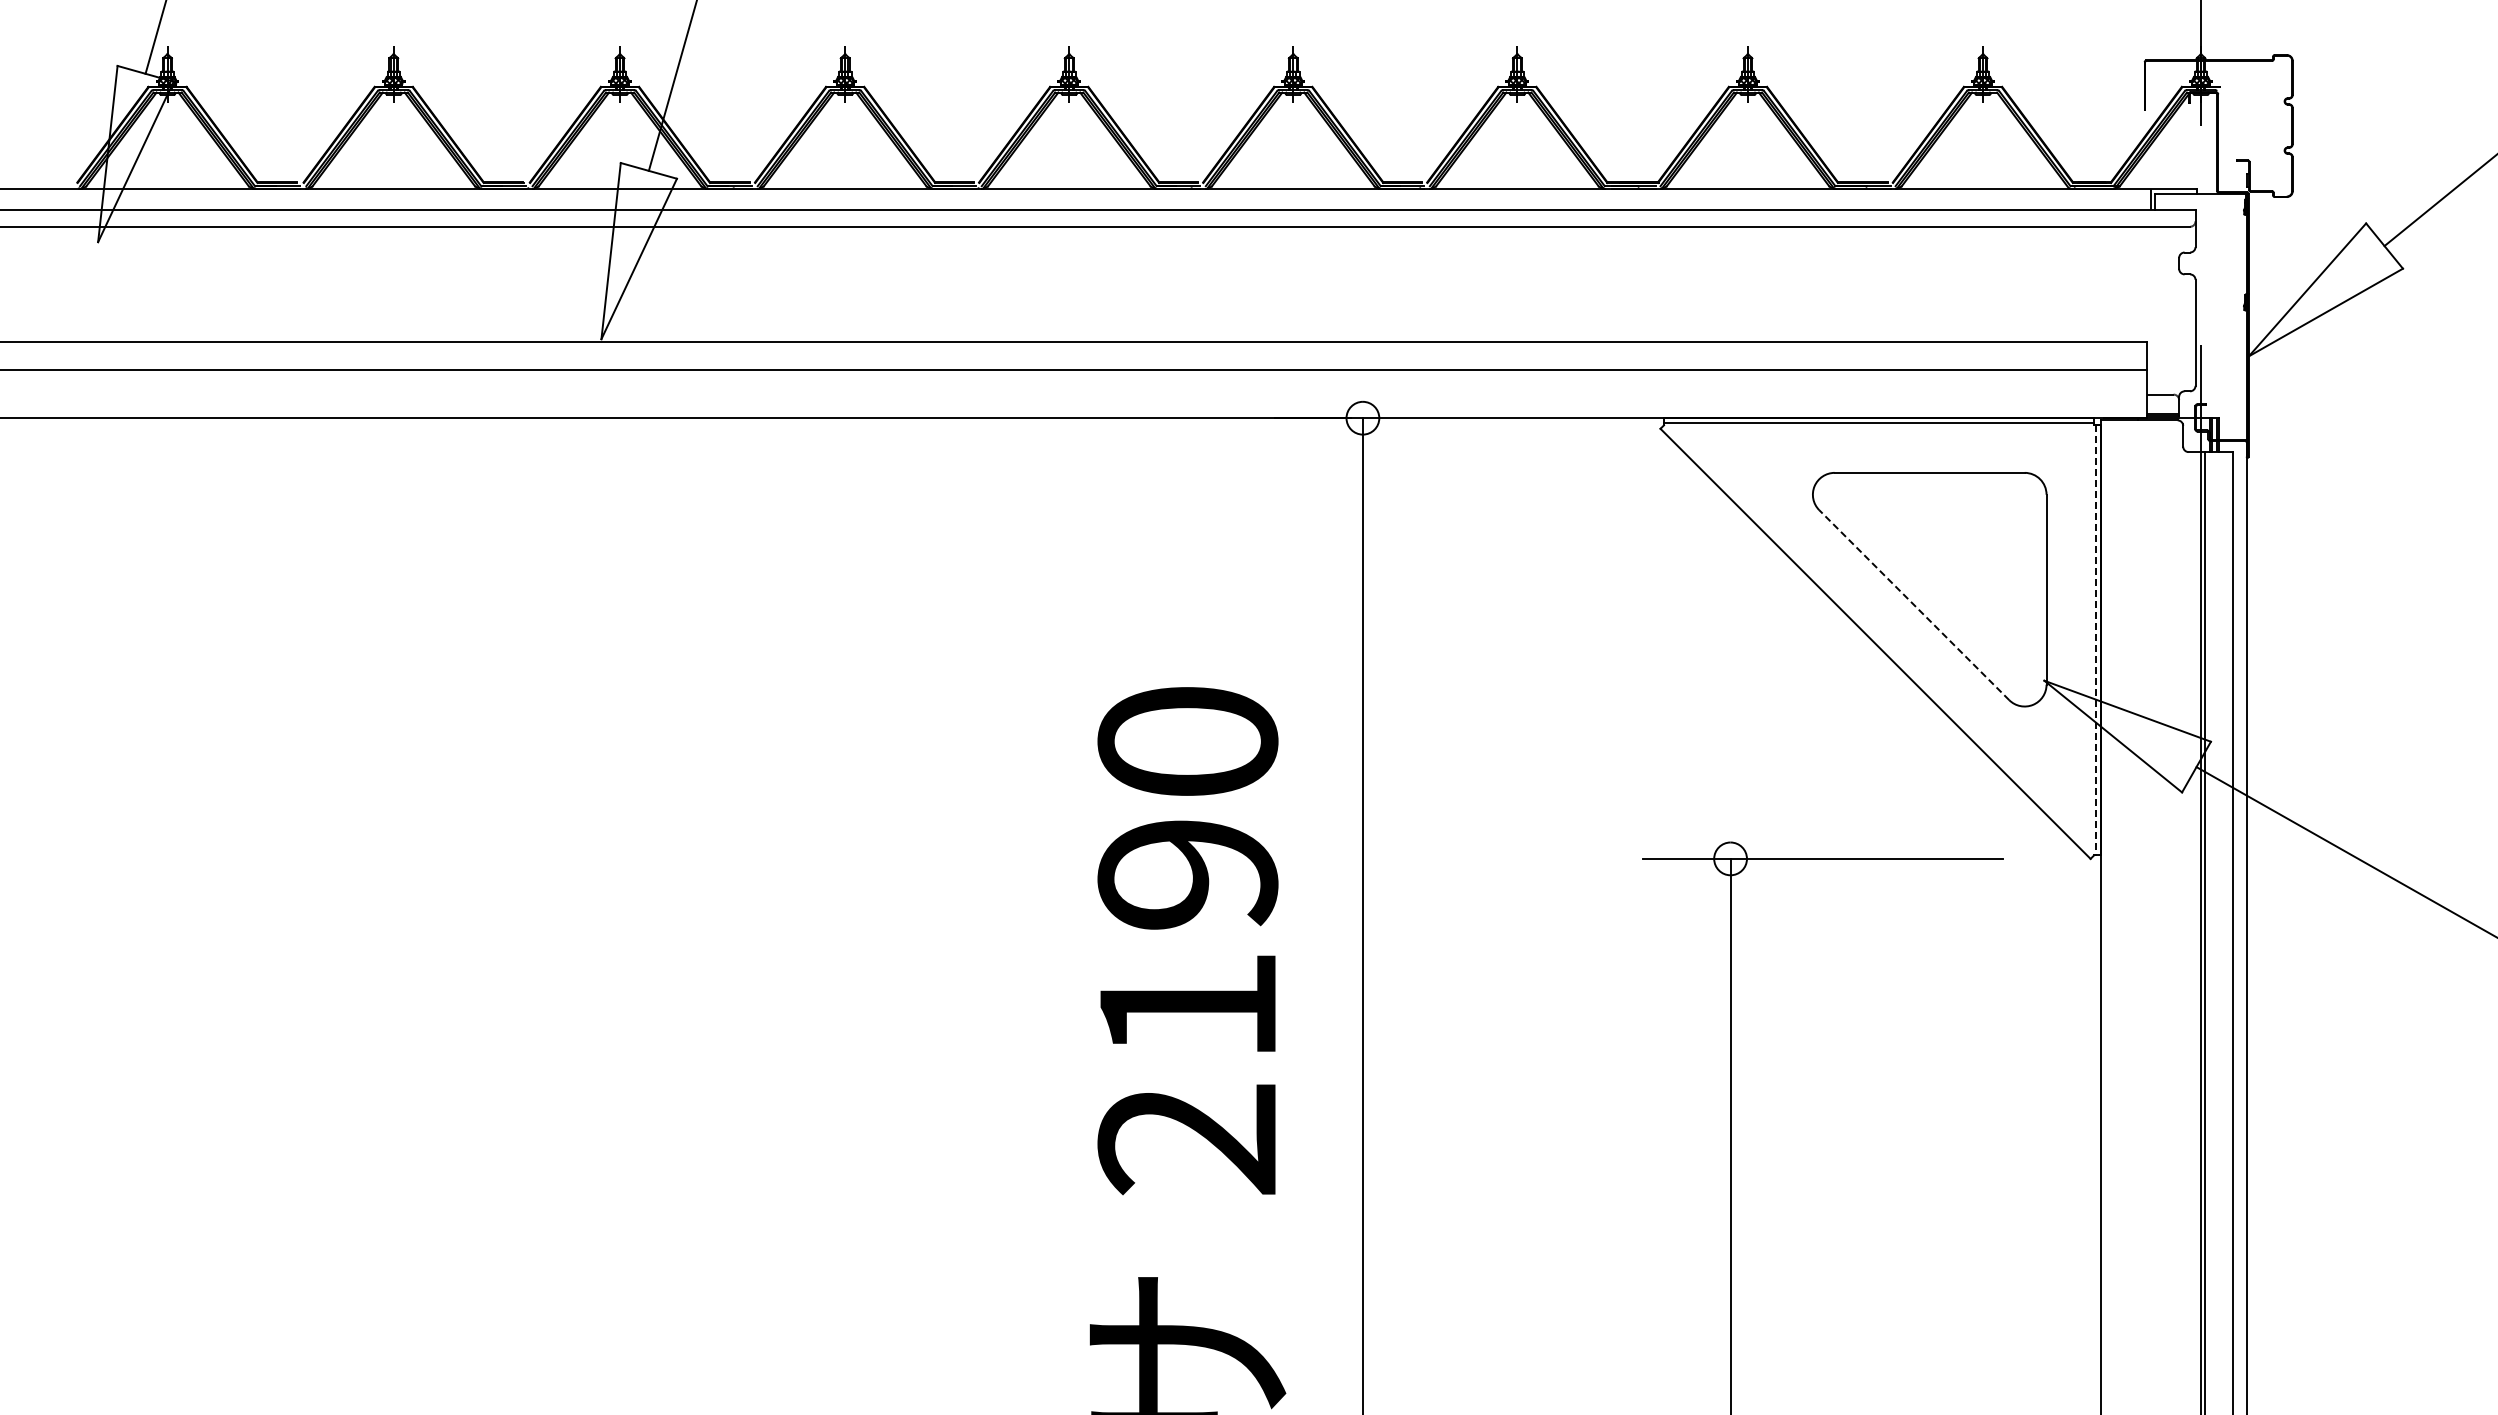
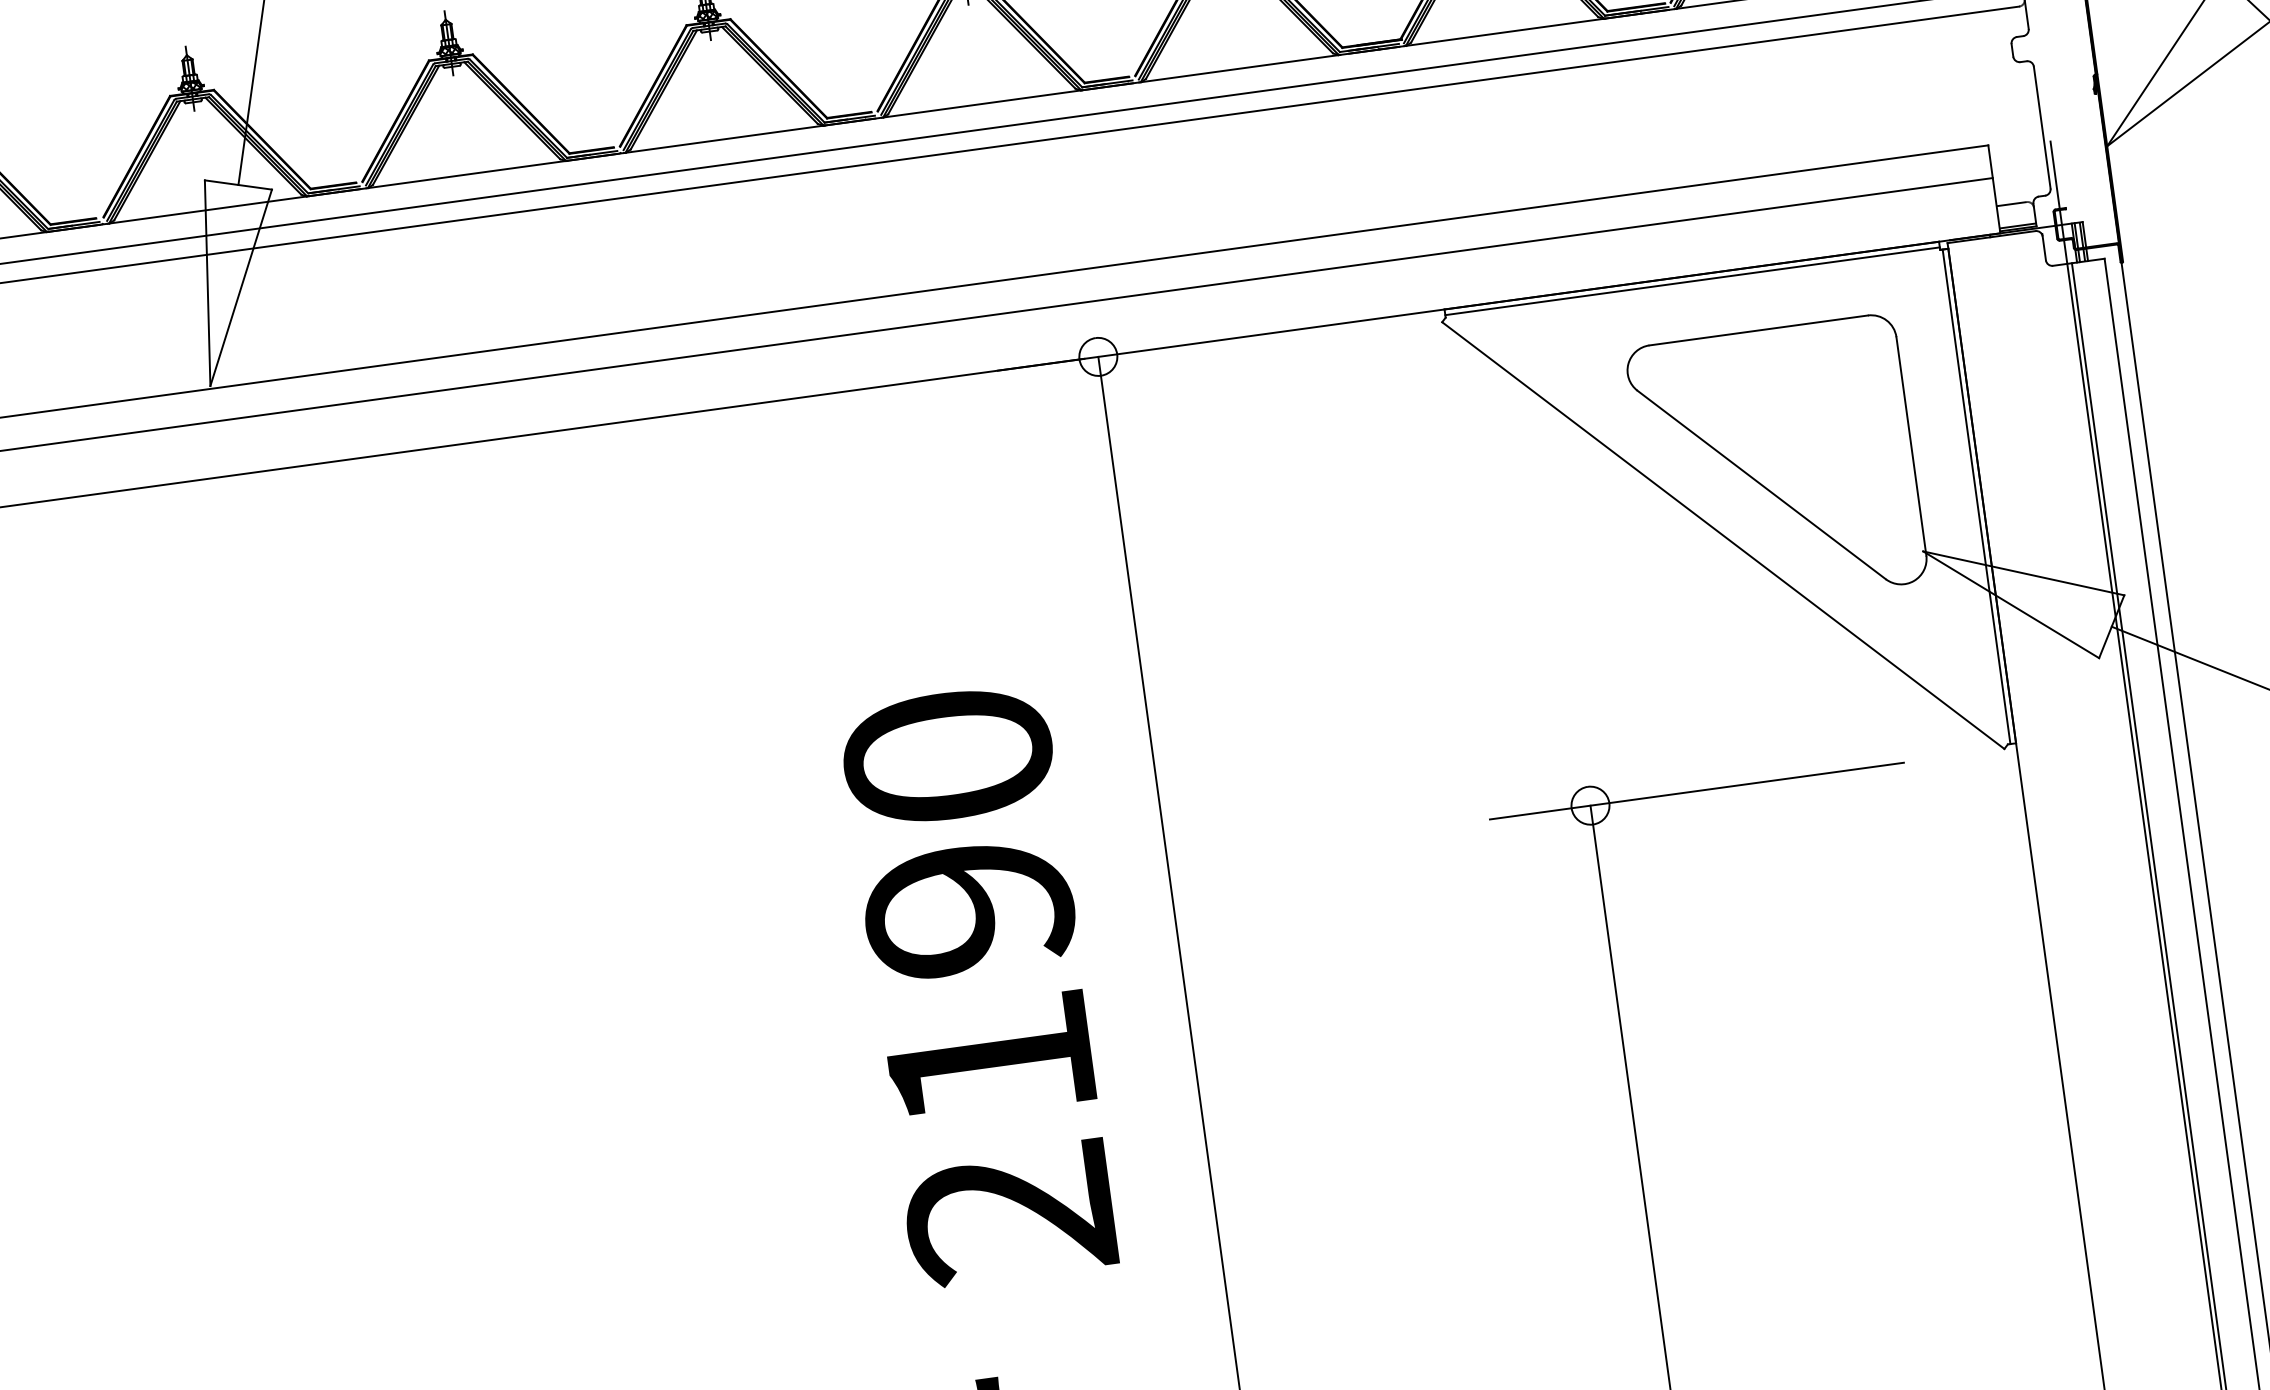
line: (1913, 604) -> (1760, 484), dashed -> solid
line: (2096, 640) -> (1976, 496), dashed -> solid

